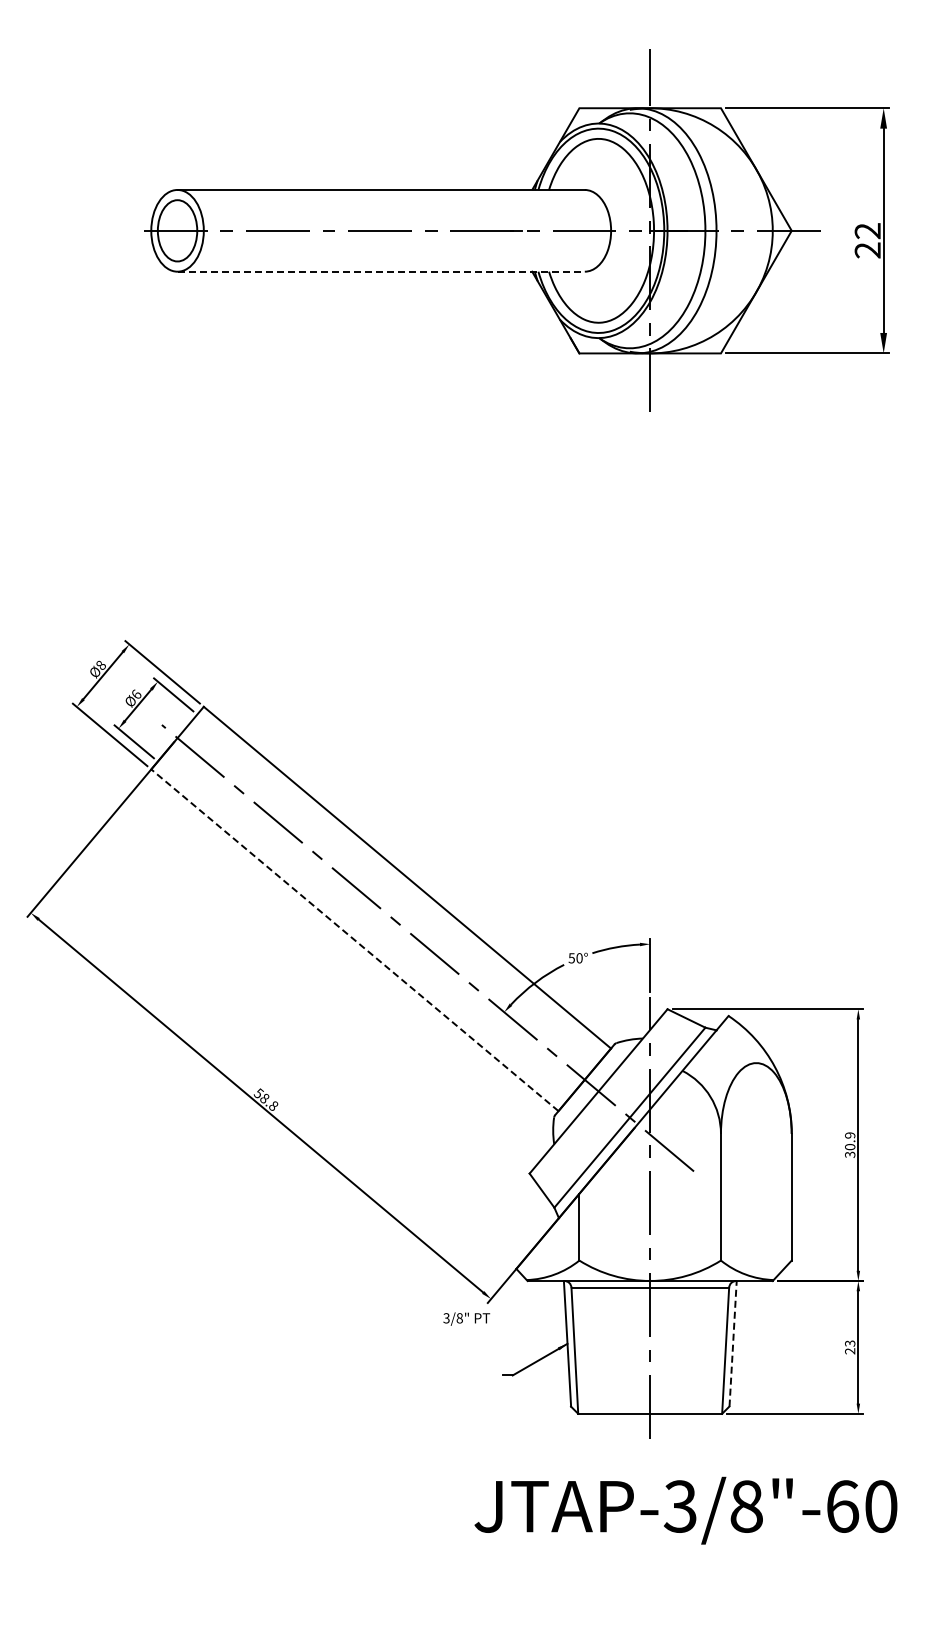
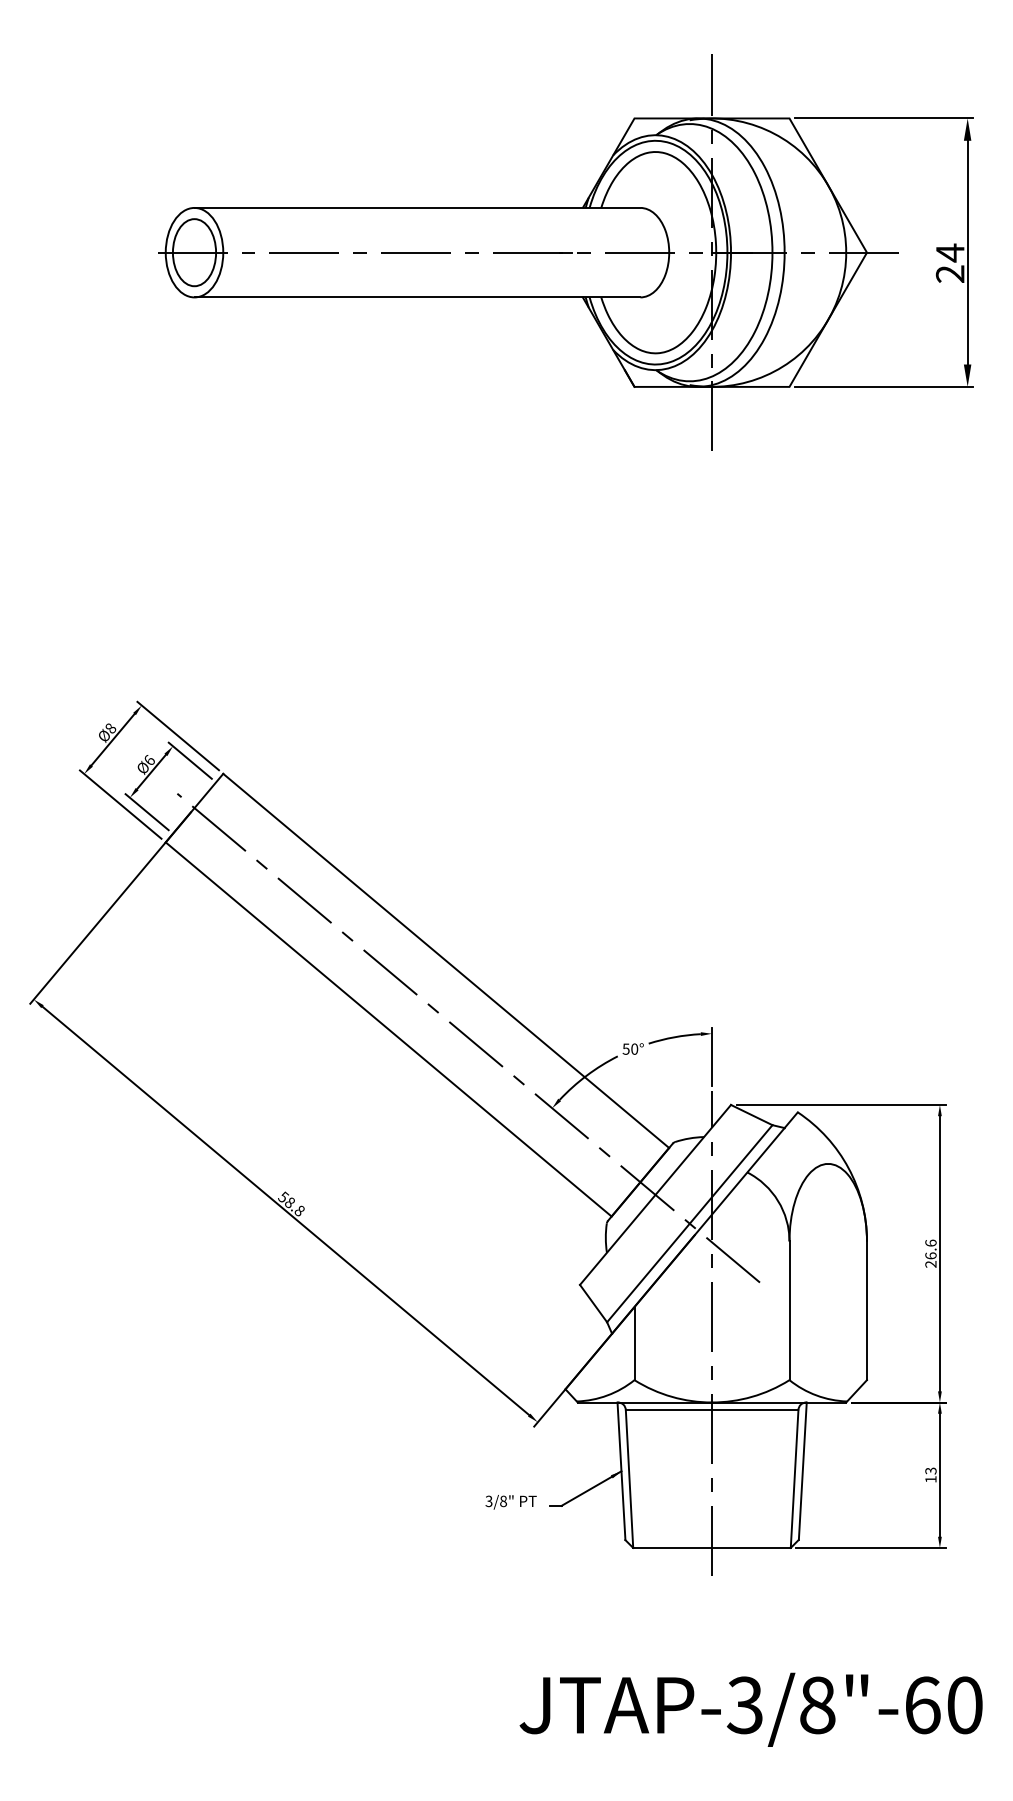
text: (867, 230) -> (949, 252), 22 -> 24
line: (381, 271) -> (417, 297), dashed -> solid
line: (354, 940) -> (388, 1029), dashed -> solid
text: (850, 1144) -> (931, 1253), 30.9 -> 26.6
text: (466, 1318) -> (510, 1501), moved
line: (733, 1343) -> (803, 1470), dashed -> solid
text: (850, 1351) -> (931, 1479), 23 -> 13
text: (685, 1510) -> (750, 1709), moved

